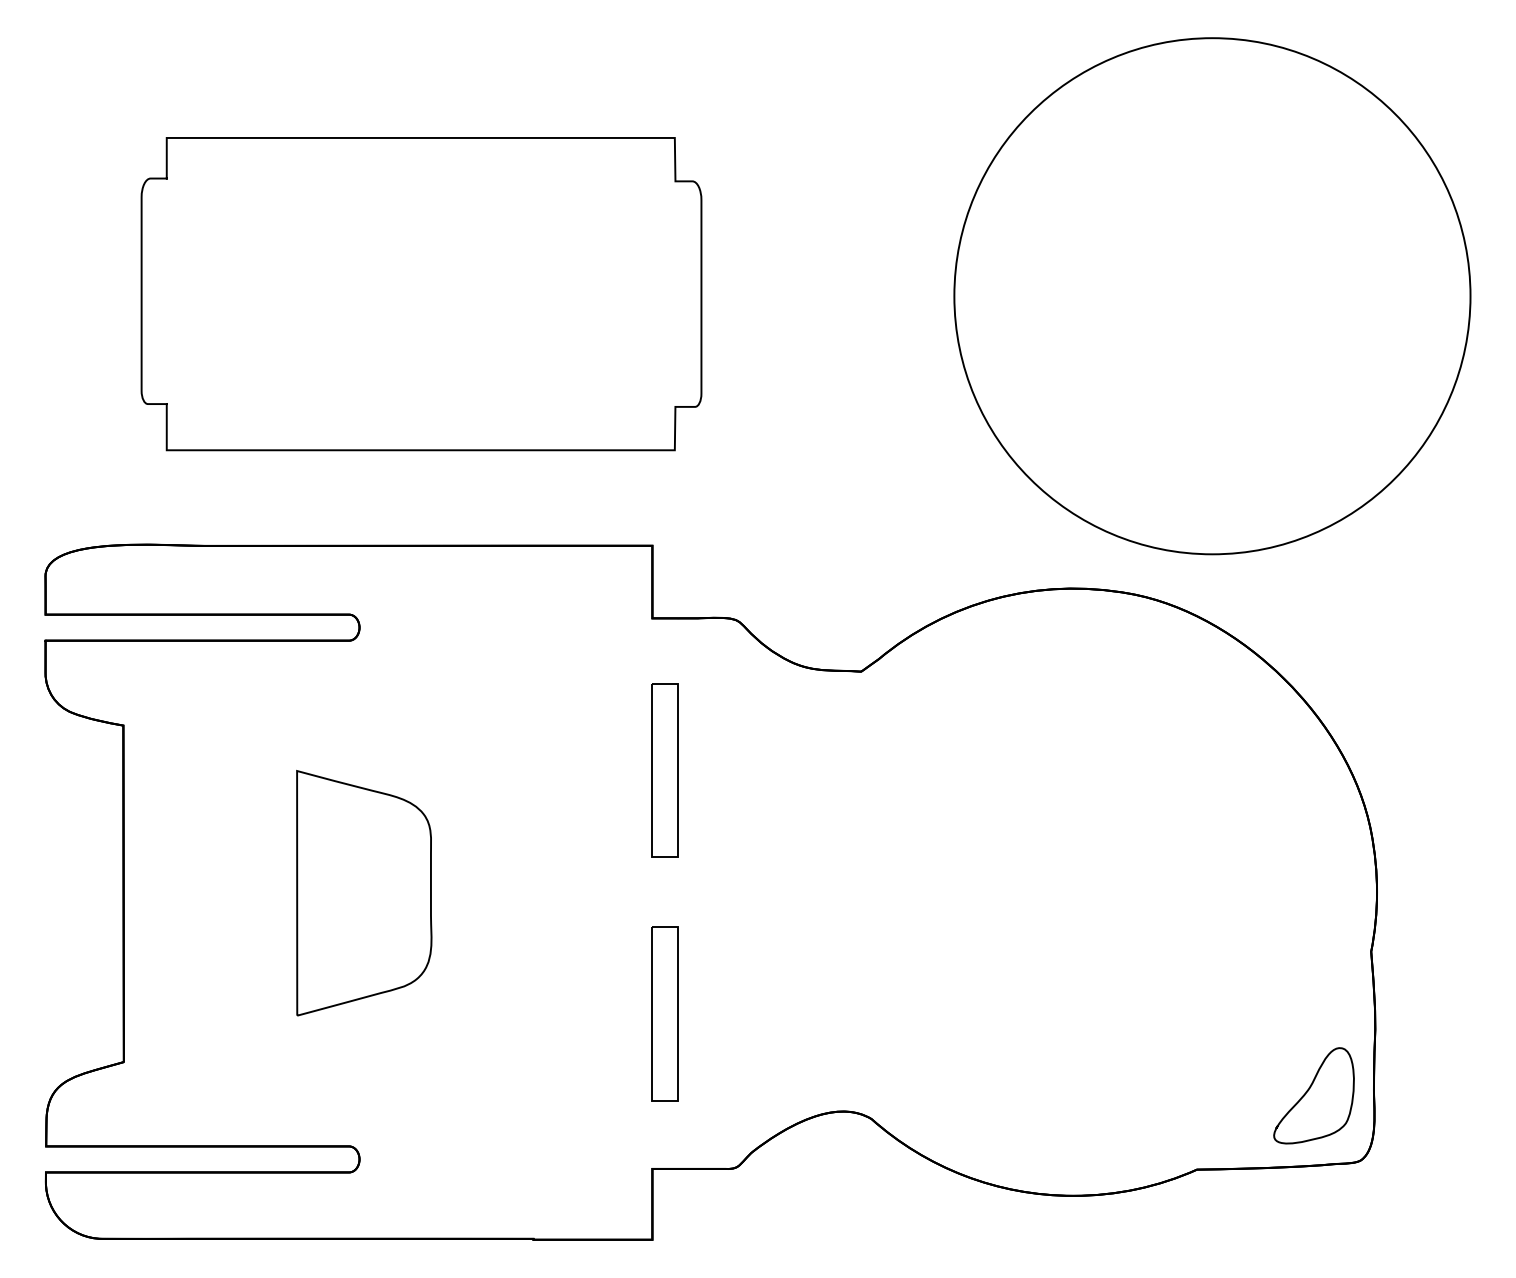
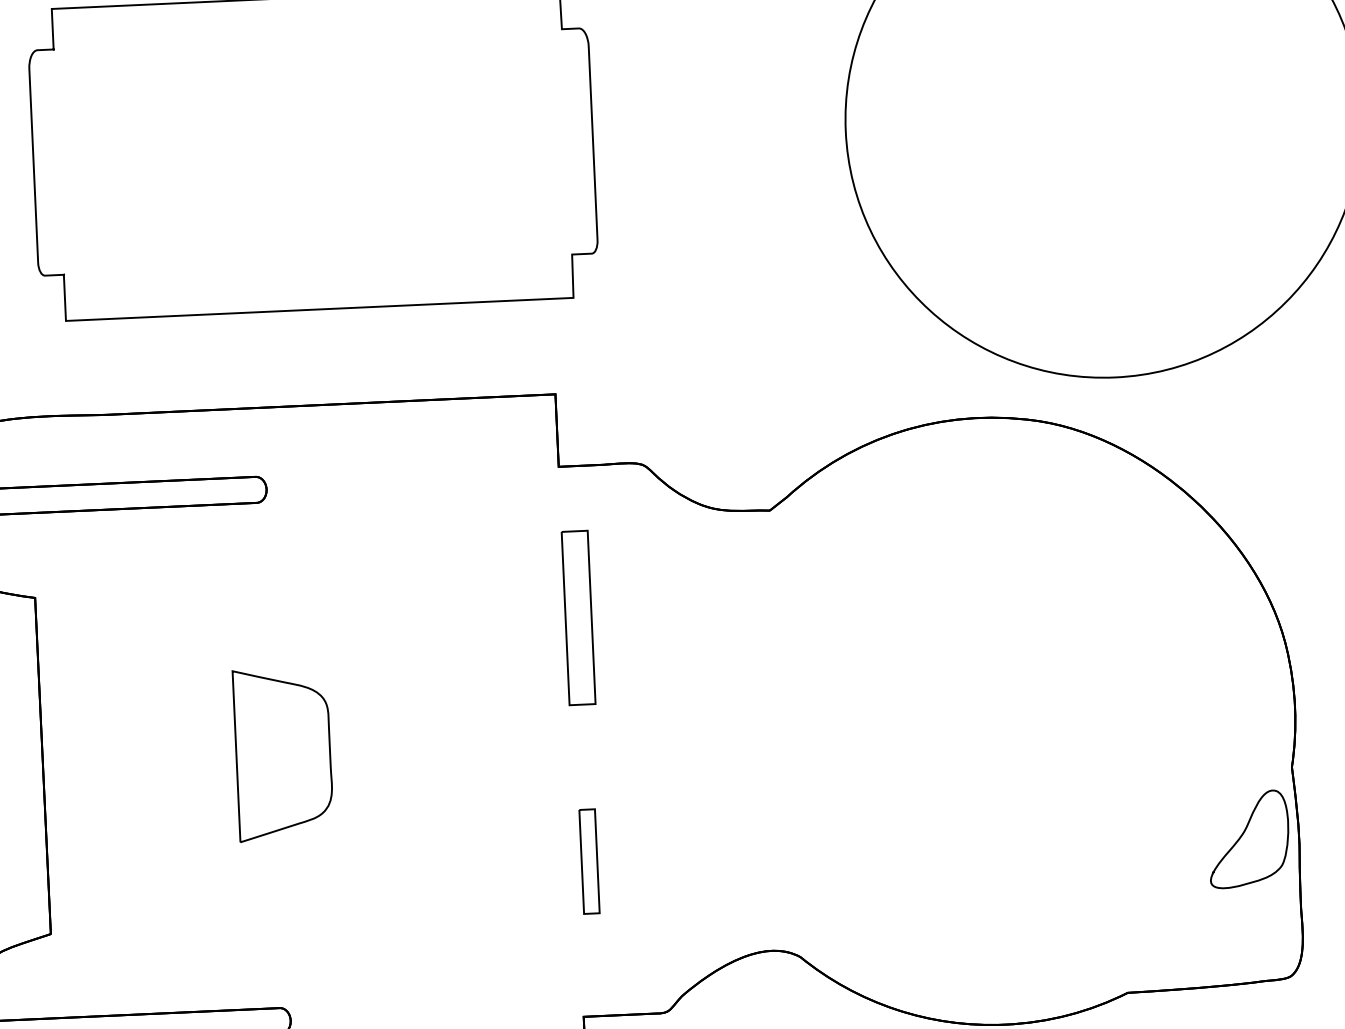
part: (364, 893) -> (283, 754), size x0.7
part: (664, 1013) -> (588, 861), size x0.6
part: (1313, 1095) -> (1248, 839), moved

